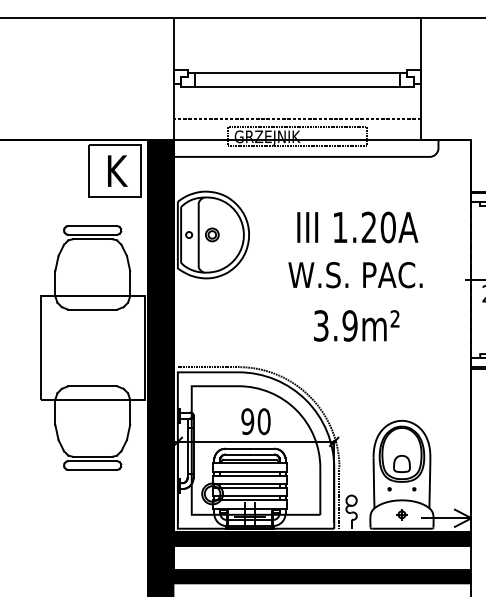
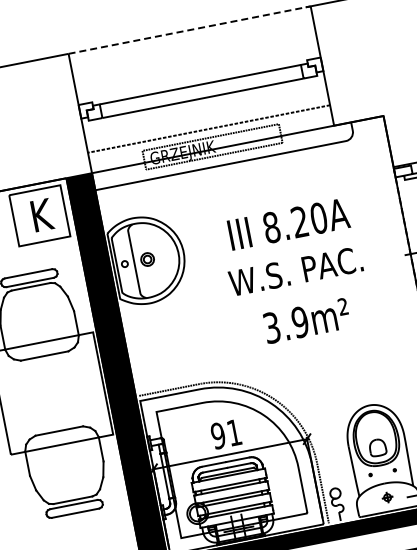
line: (298, 17) -> (190, 29), solid -> dashed
text: (339, 227) -> (270, 227), 1.20A -> 8.20A
text: (263, 421) -> (233, 432), 90 -> 91

